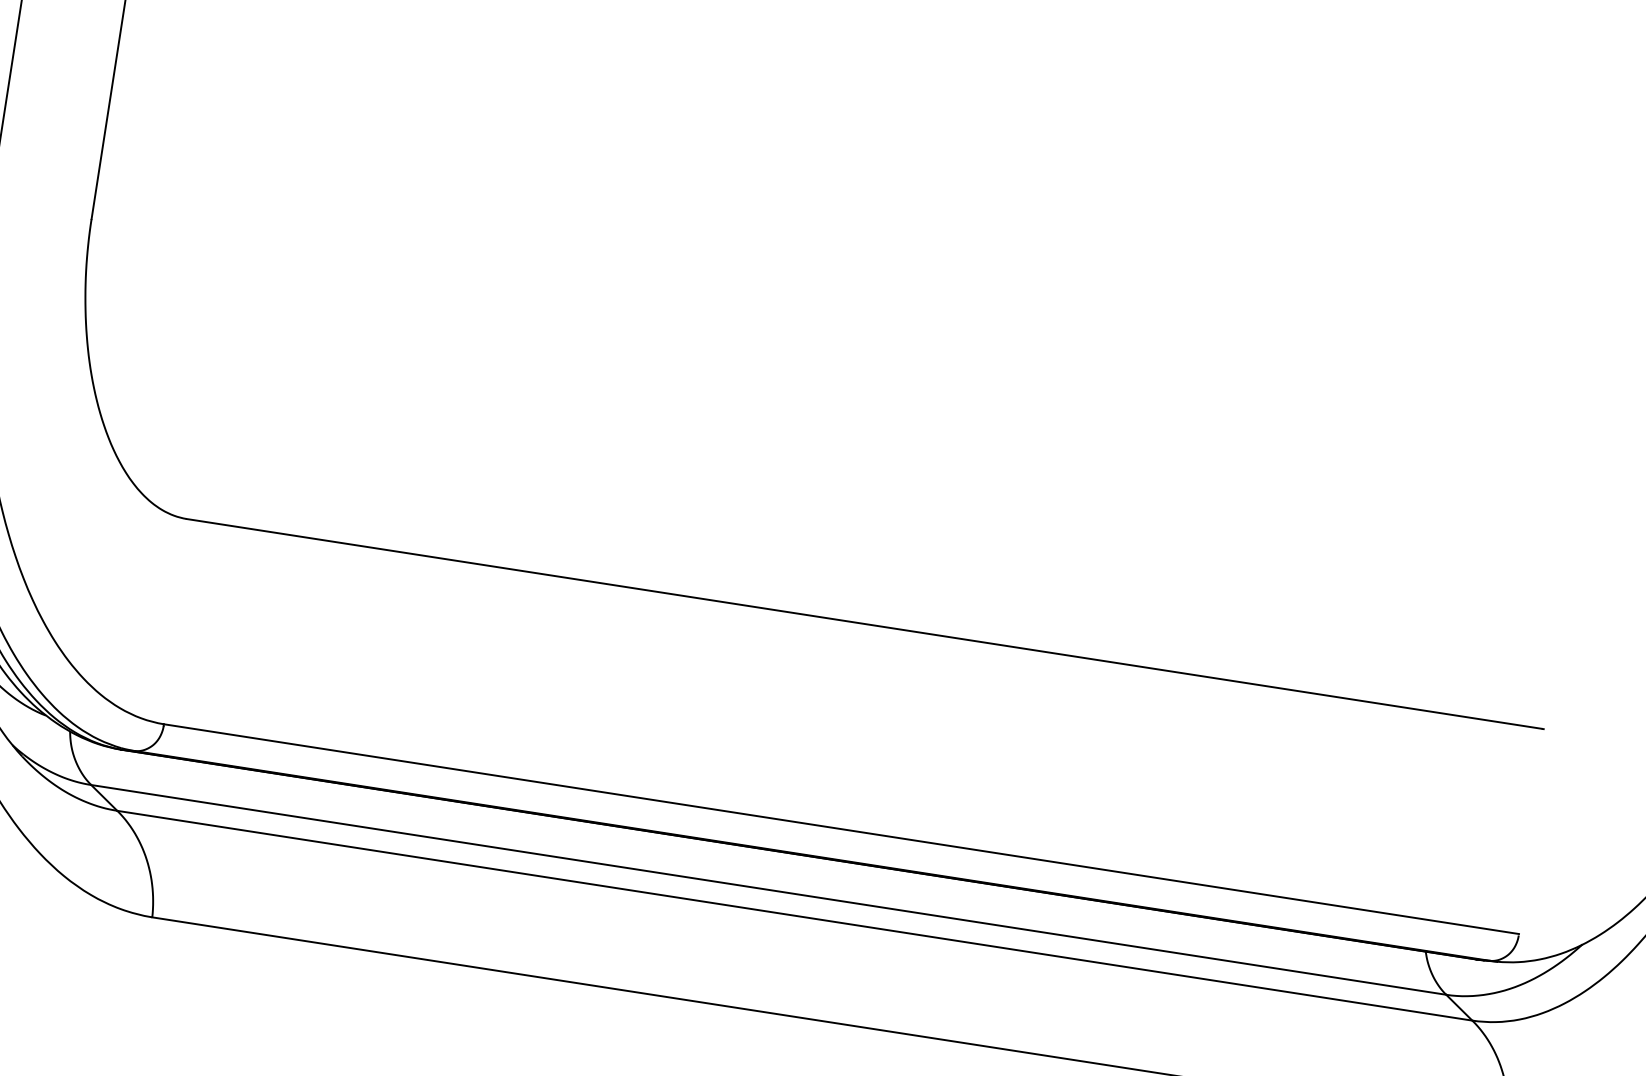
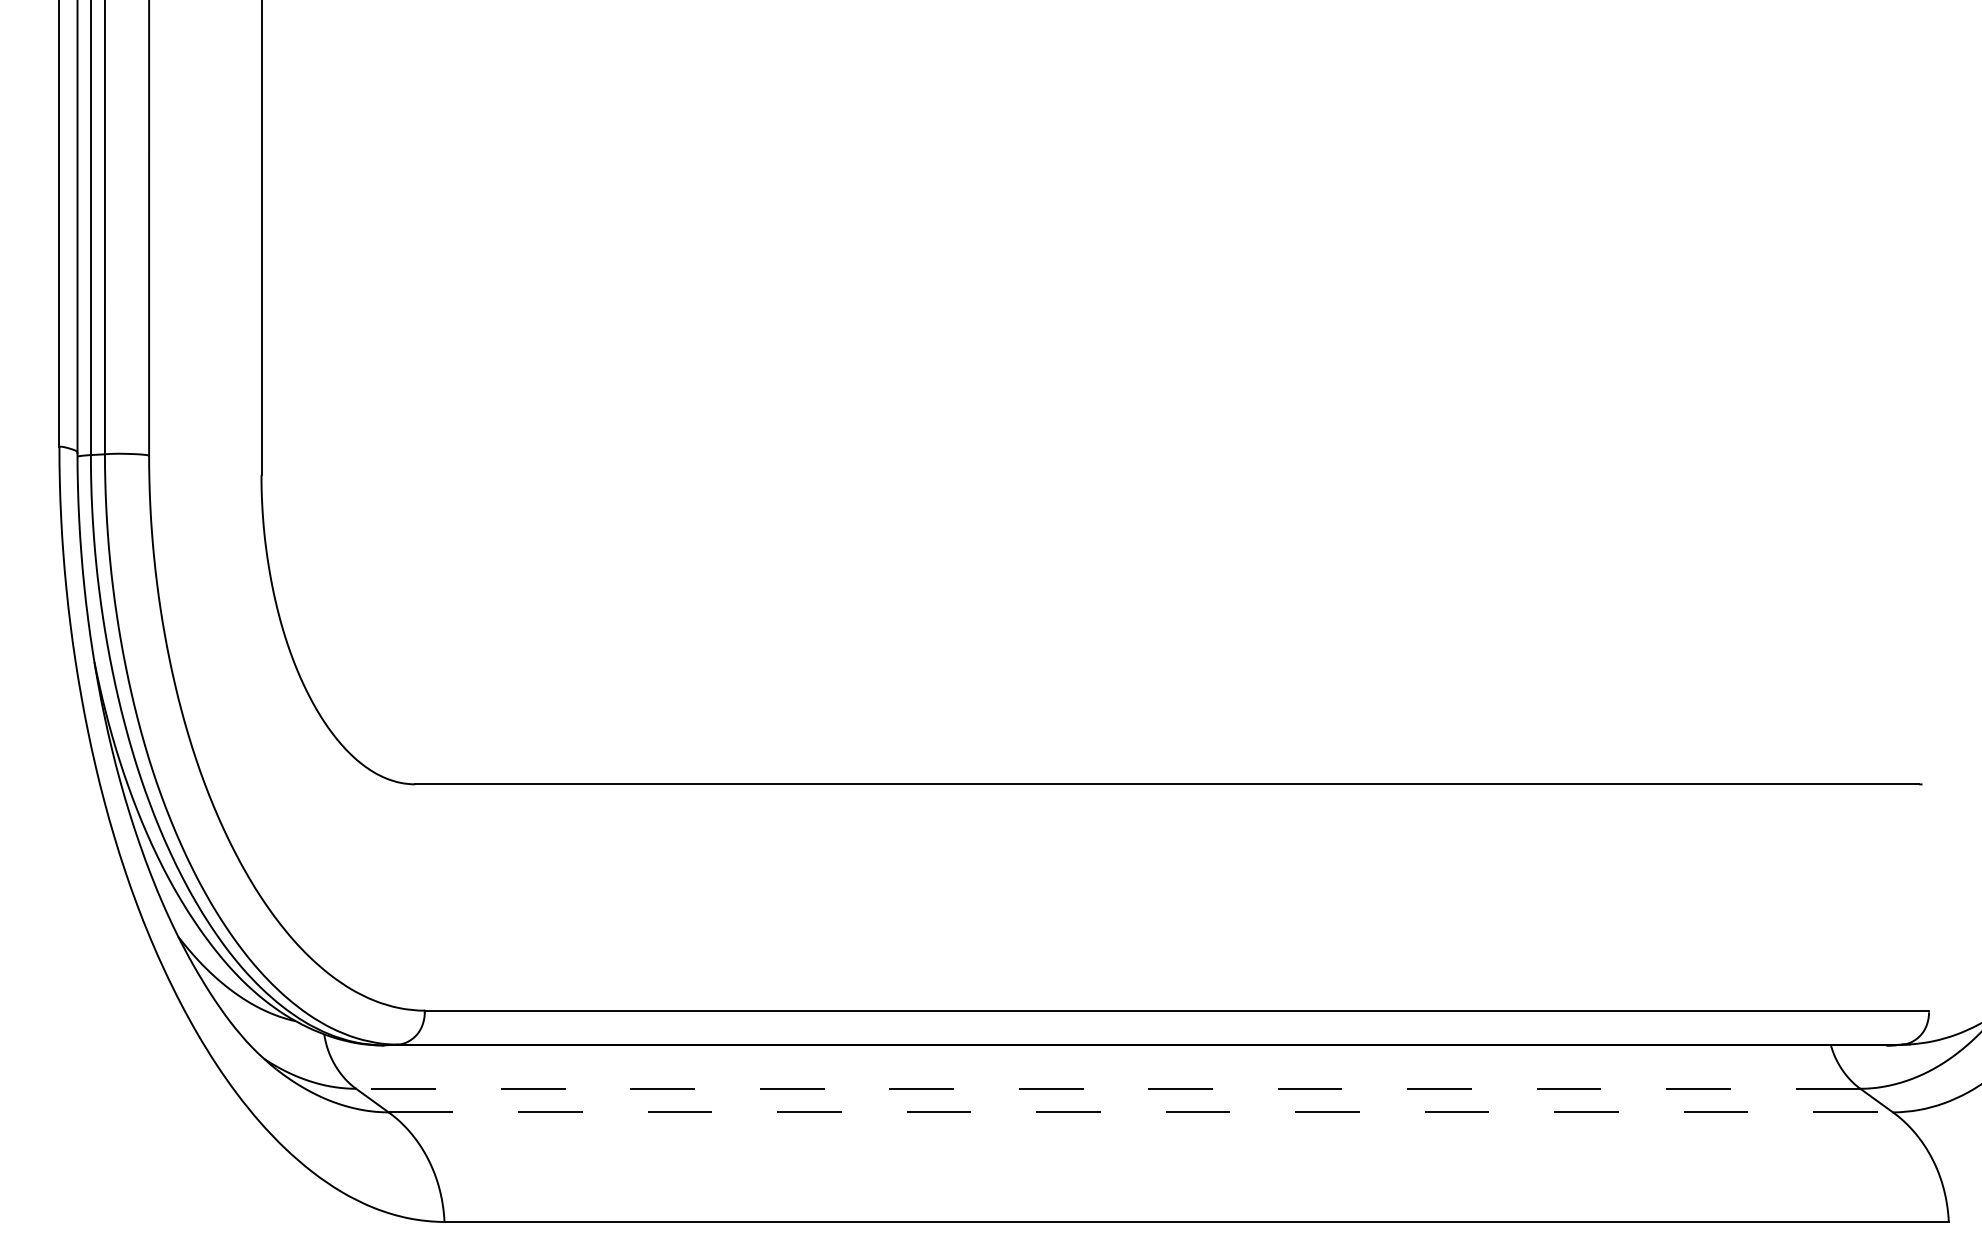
line: (768, 889) -> (1107, 1088), solid -> dashed
line: (795, 915) -> (1141, 1112), solid -> dashed

